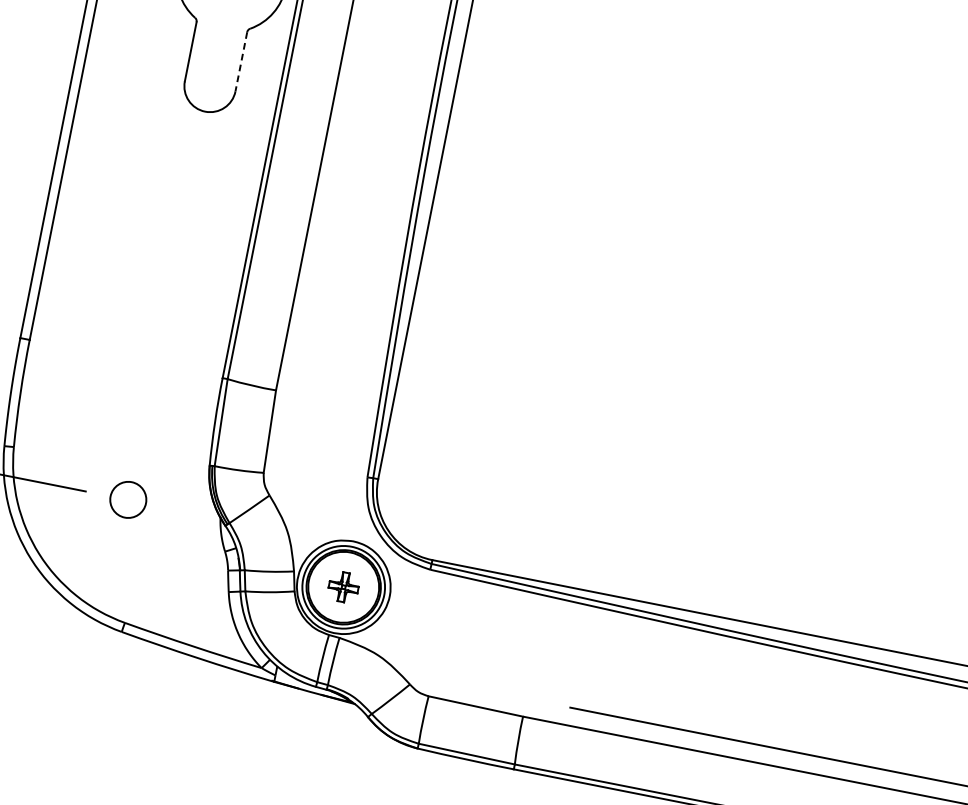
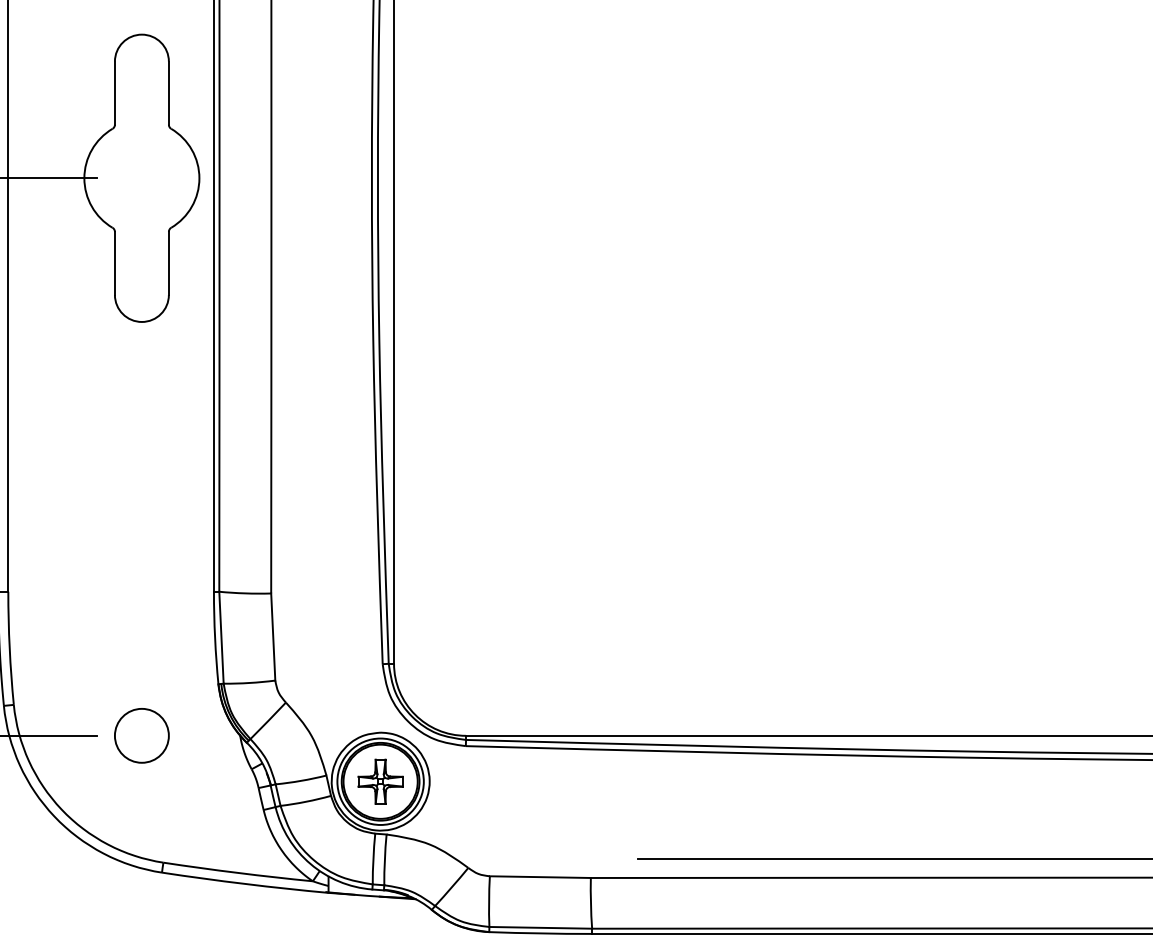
line: (240, 61) -> (168, 263), dashed -> solid
circle: (127, 499) -> (141, 735), size x1.43
part: (343, 587) -> (380, 781), size x1.43

